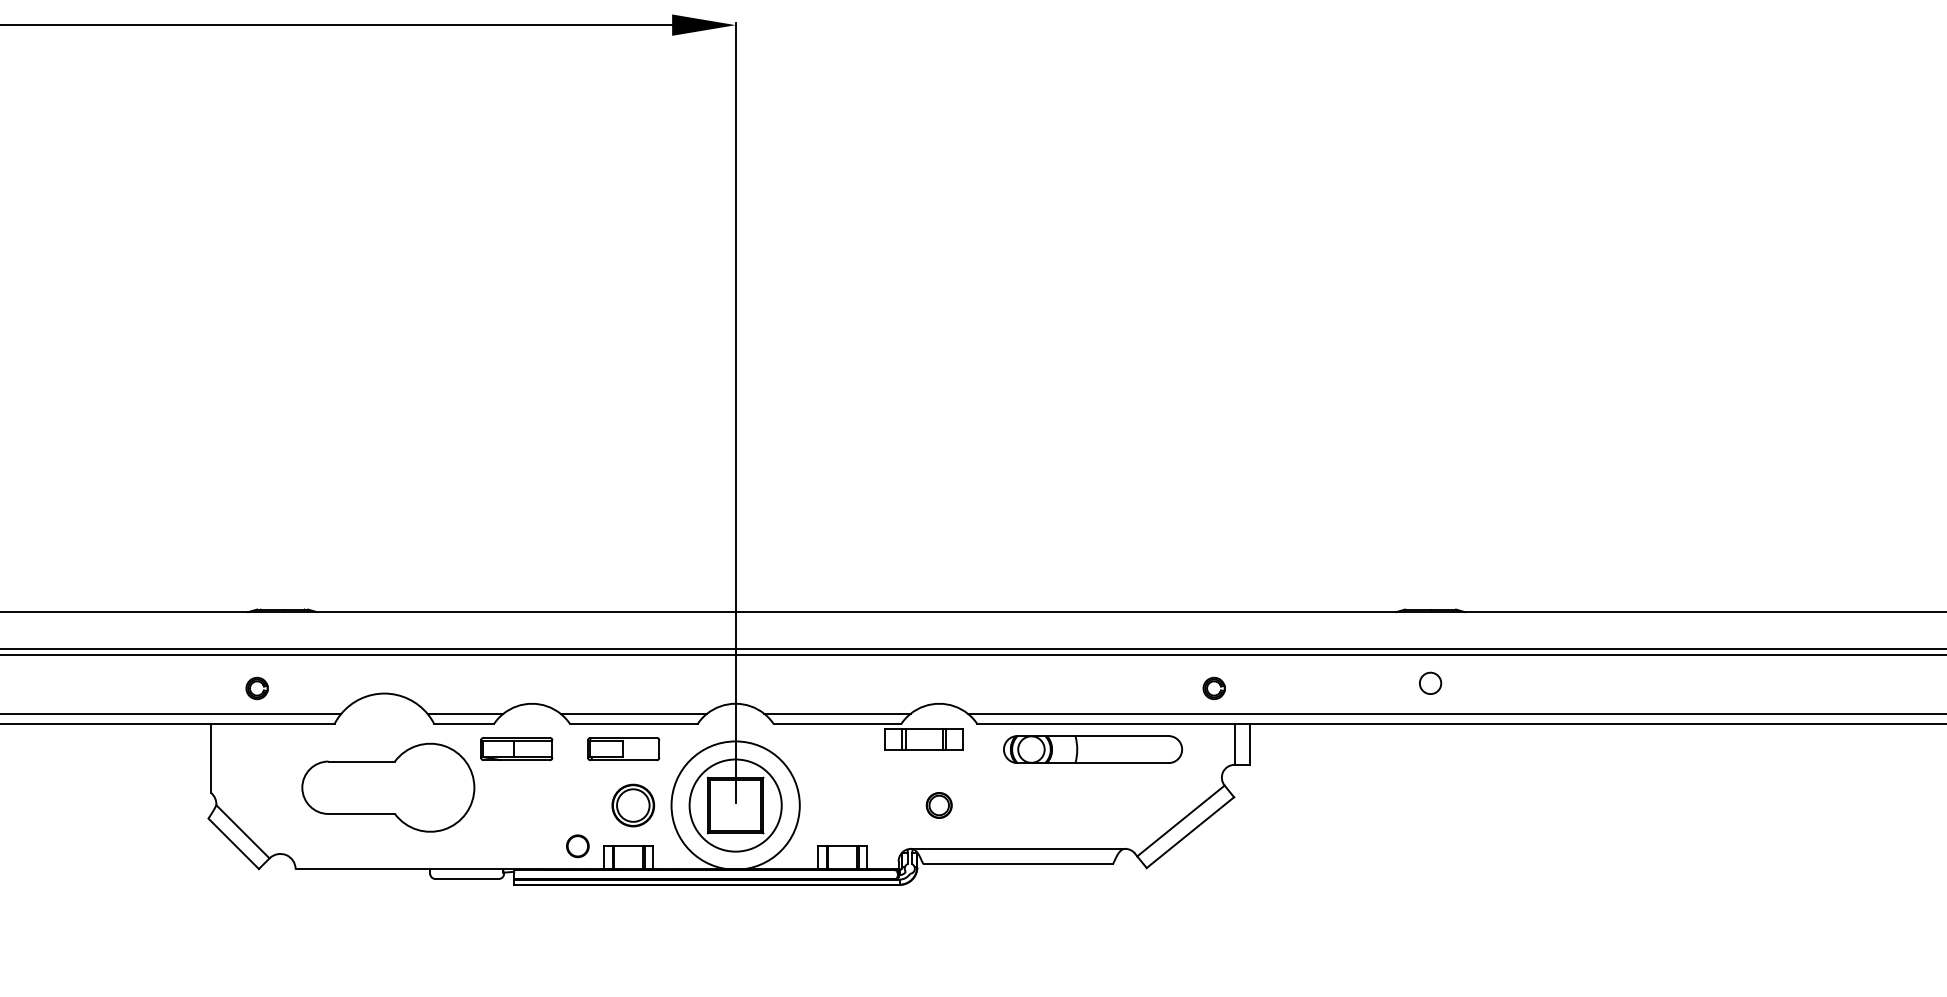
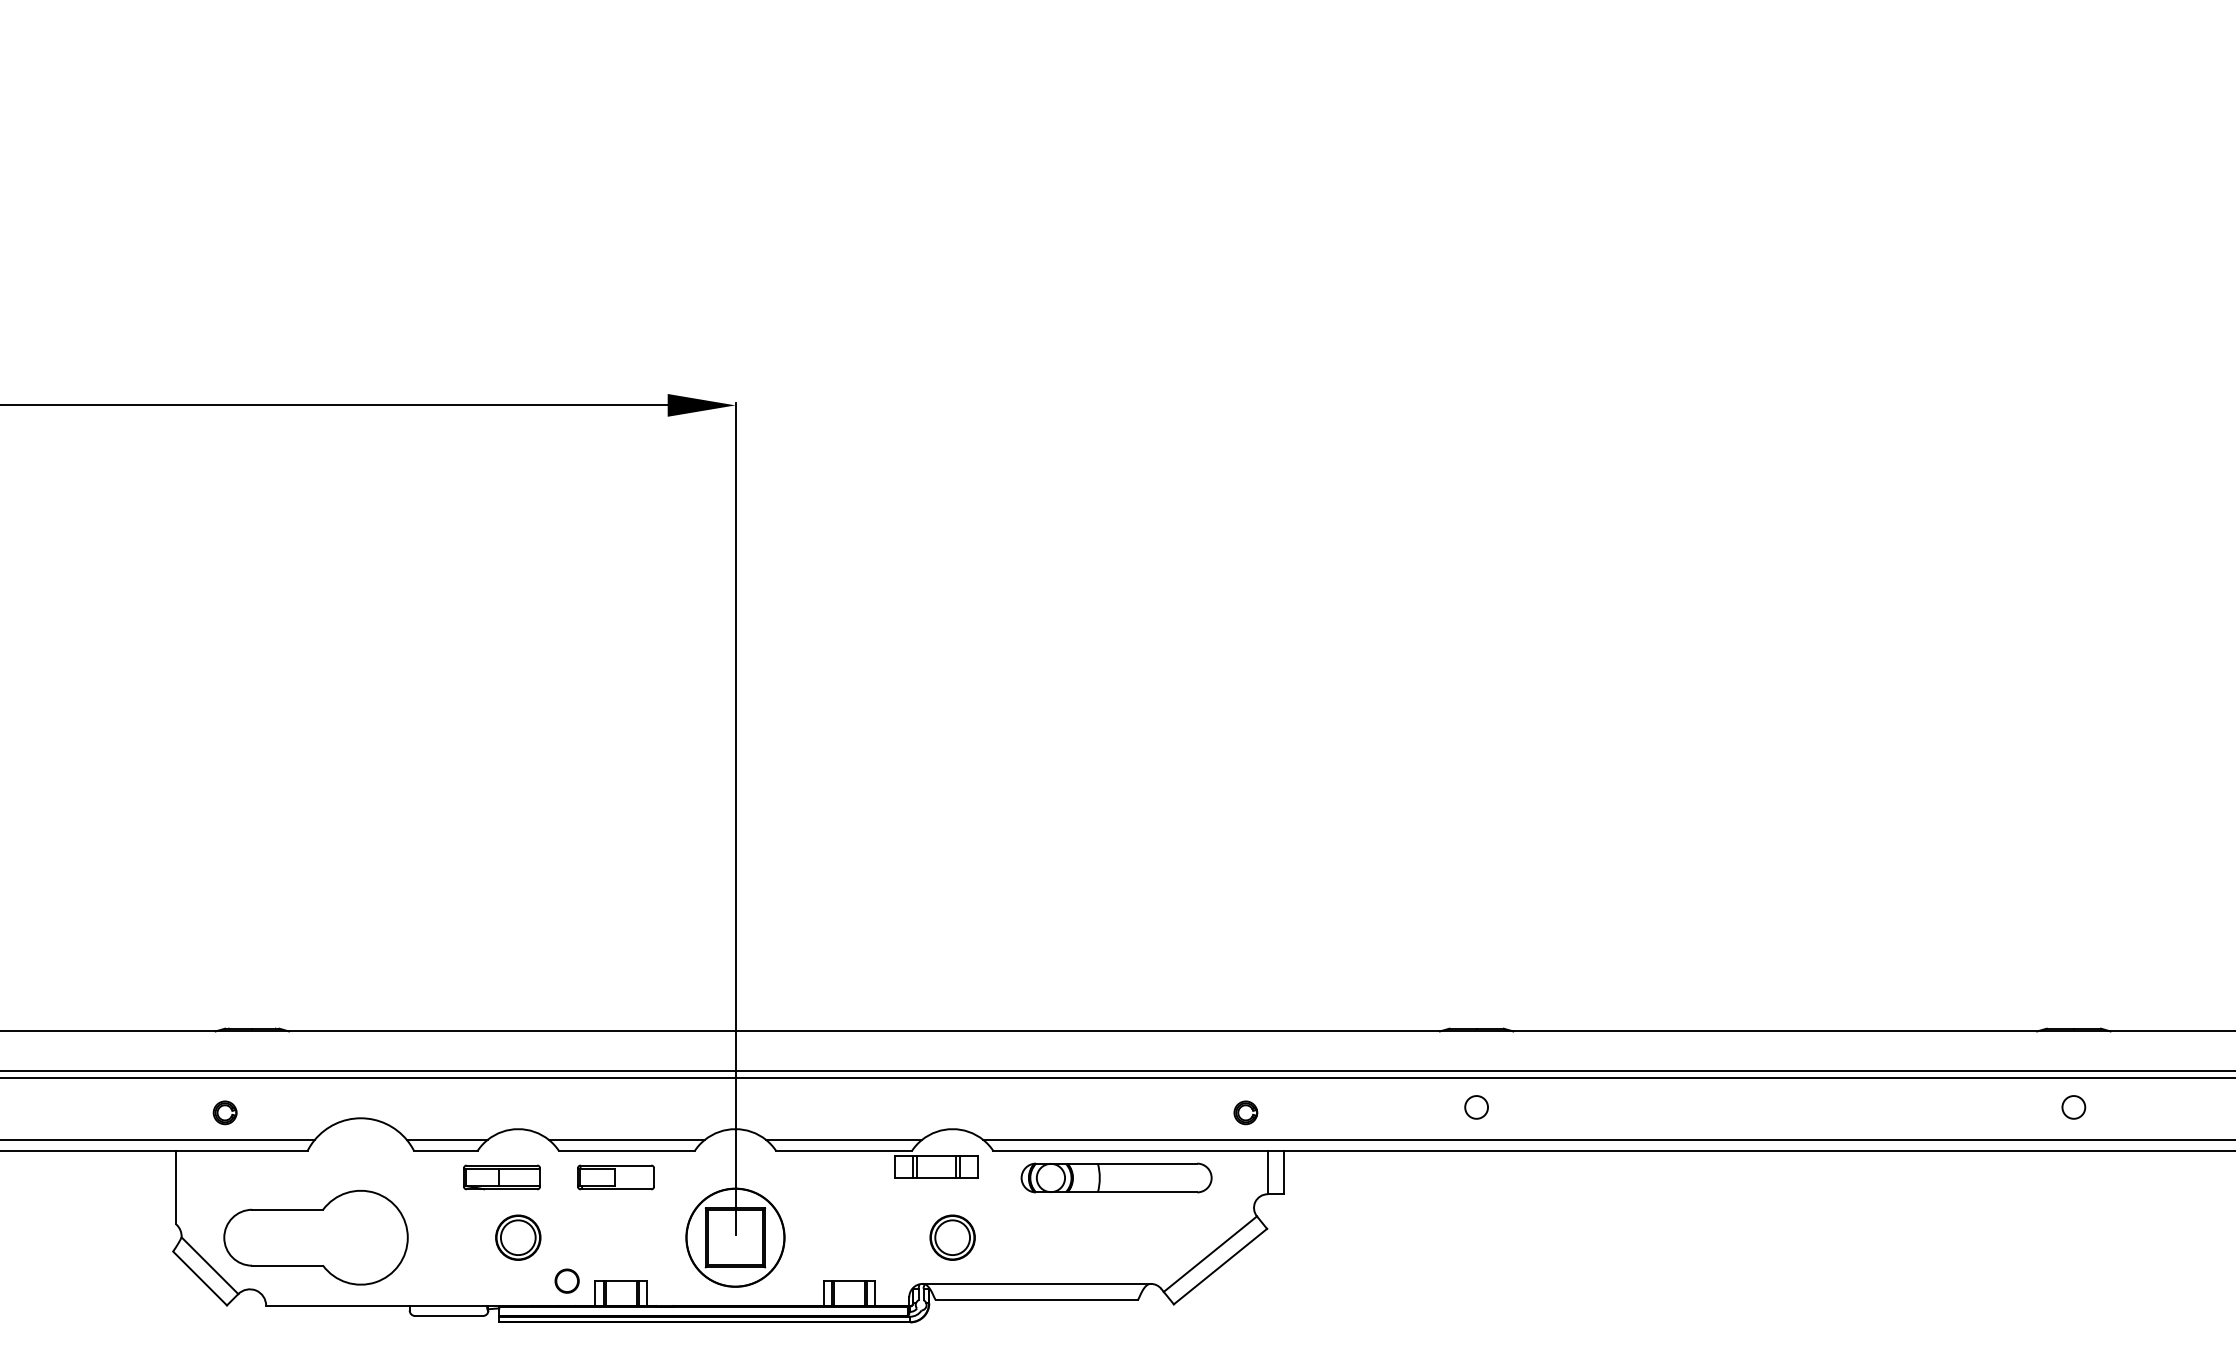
part: (387, 787) -> (315, 1237), moved
part: (633, 805) -> (518, 1237), moved
circle: (735, 805) -> (735, 1237), size x0.71
part: (939, 805) -> (952, 1237), size x1.67

